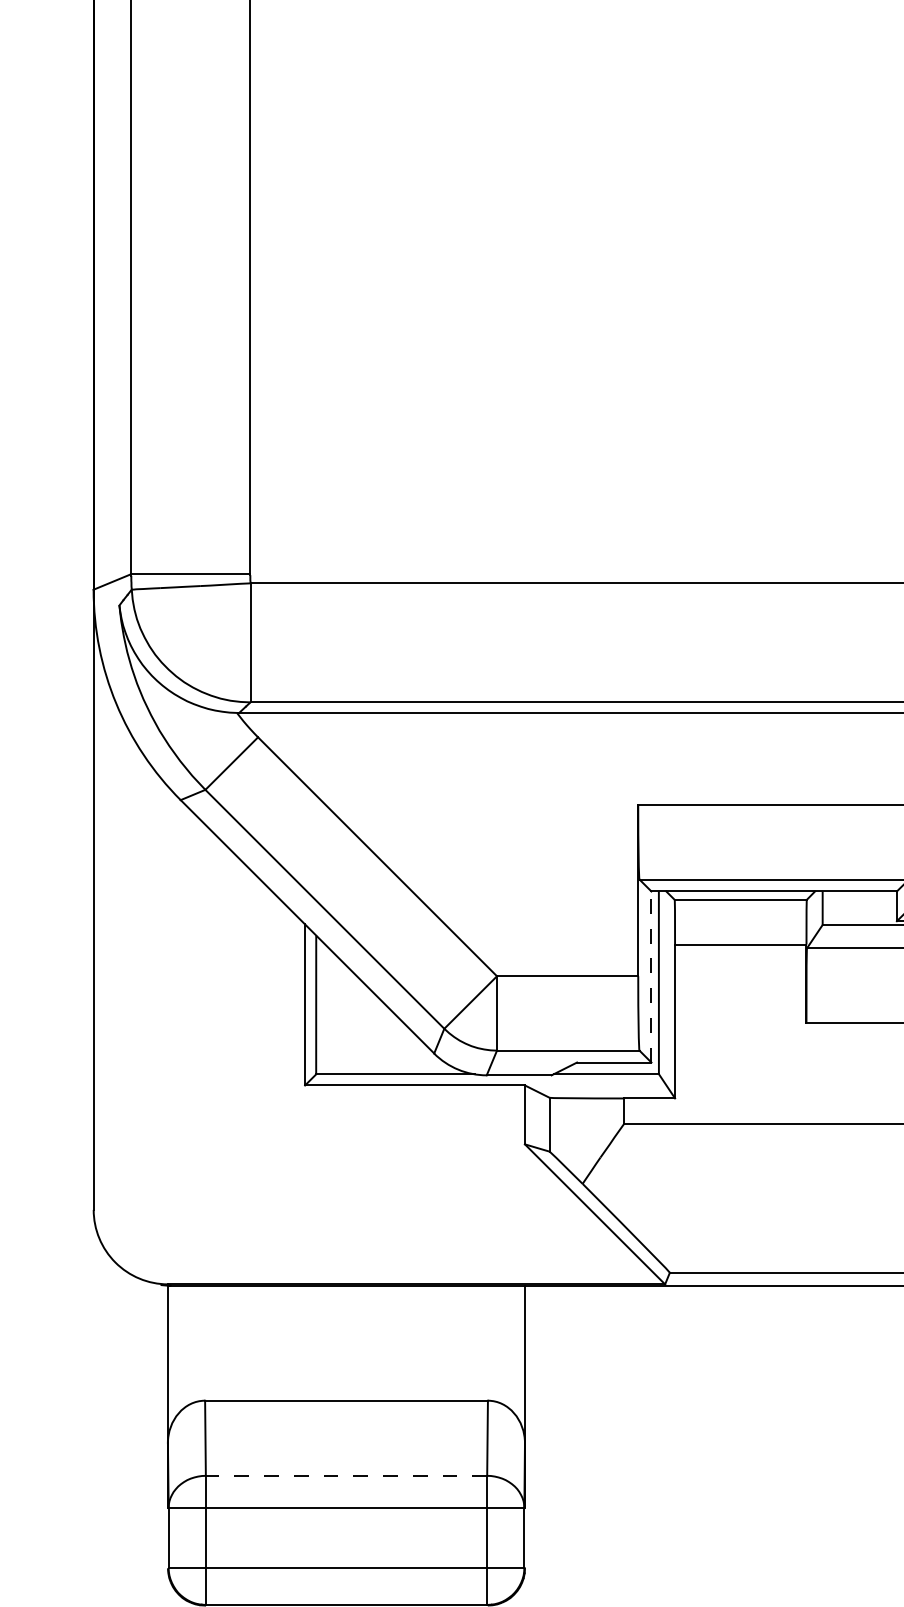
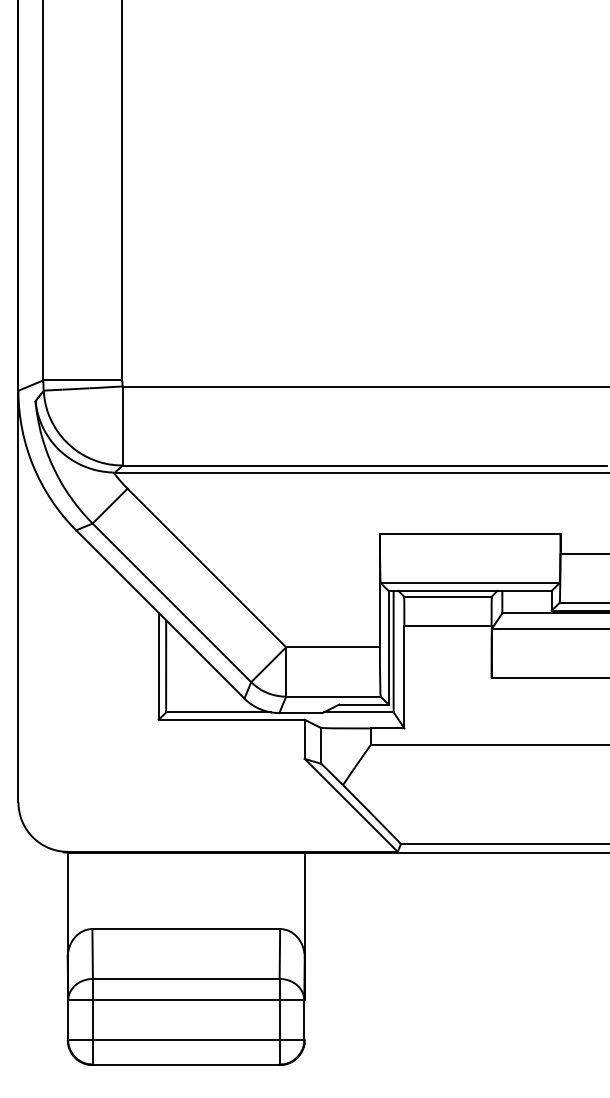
line: (651, 976) -> (388, 647), dashed -> solid
line: (345, 1475) -> (185, 978), dashed -> solid

